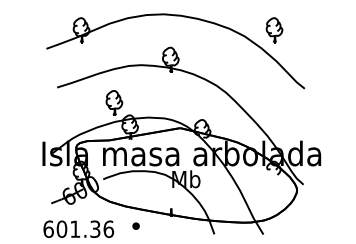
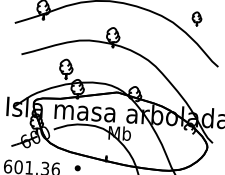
part: (274, 30) -> (196, 19), size x0.7

